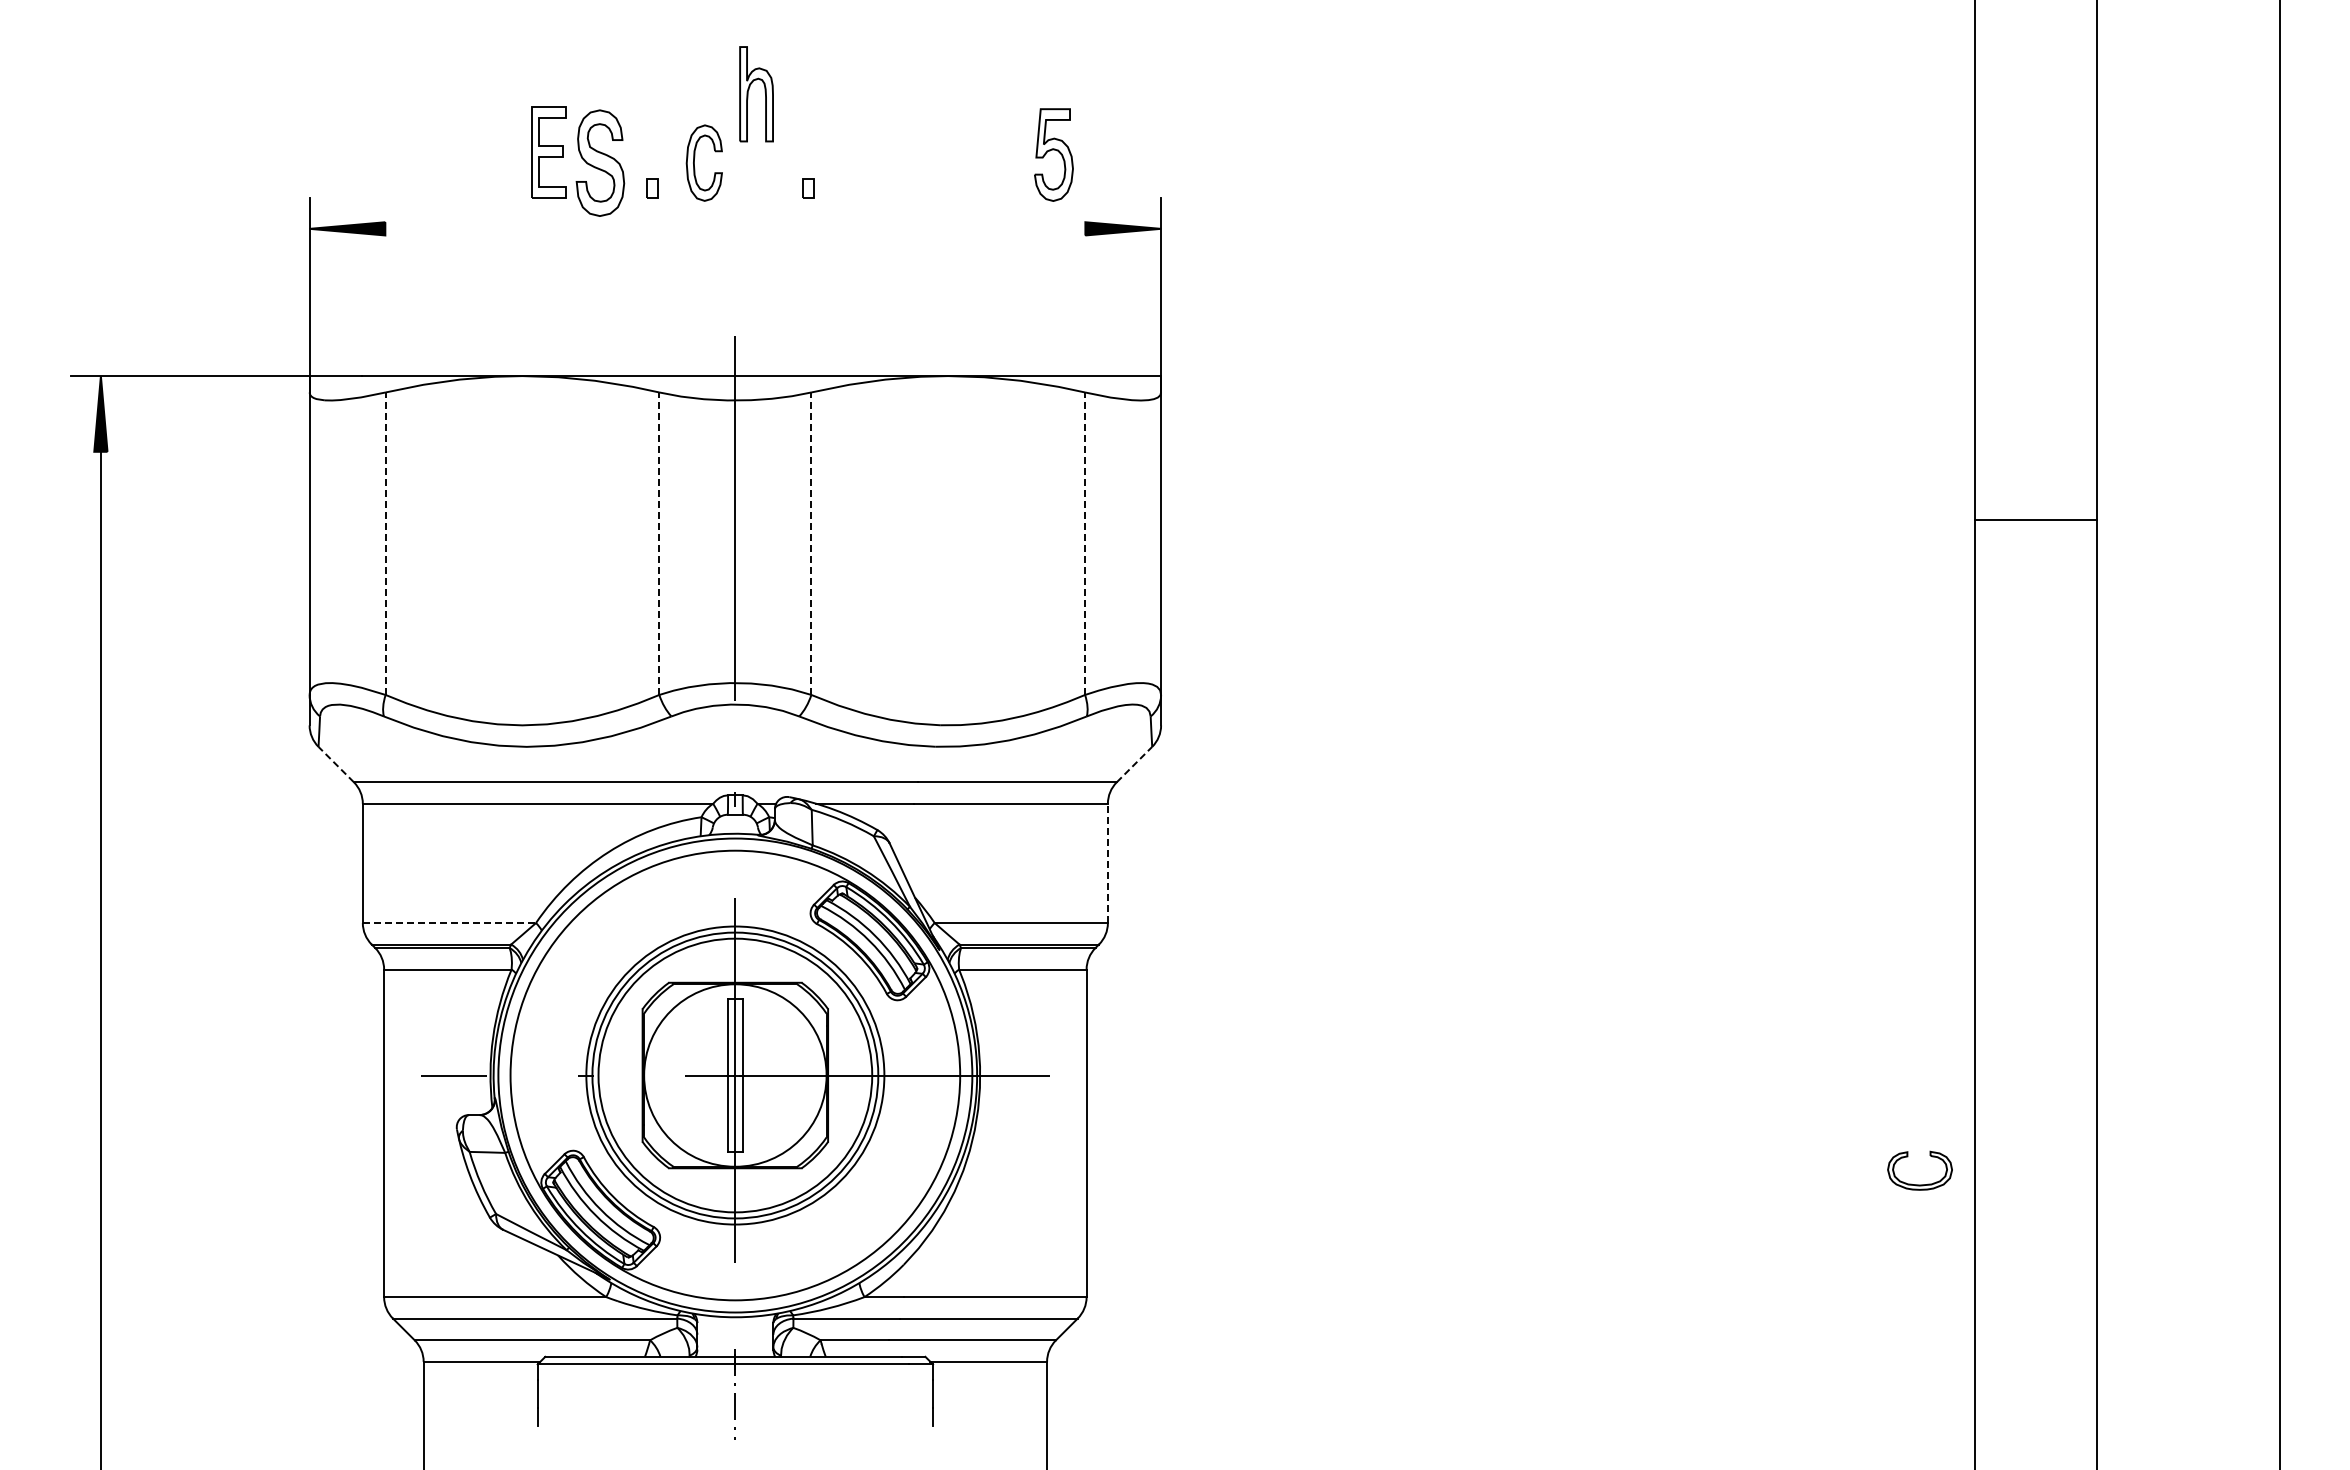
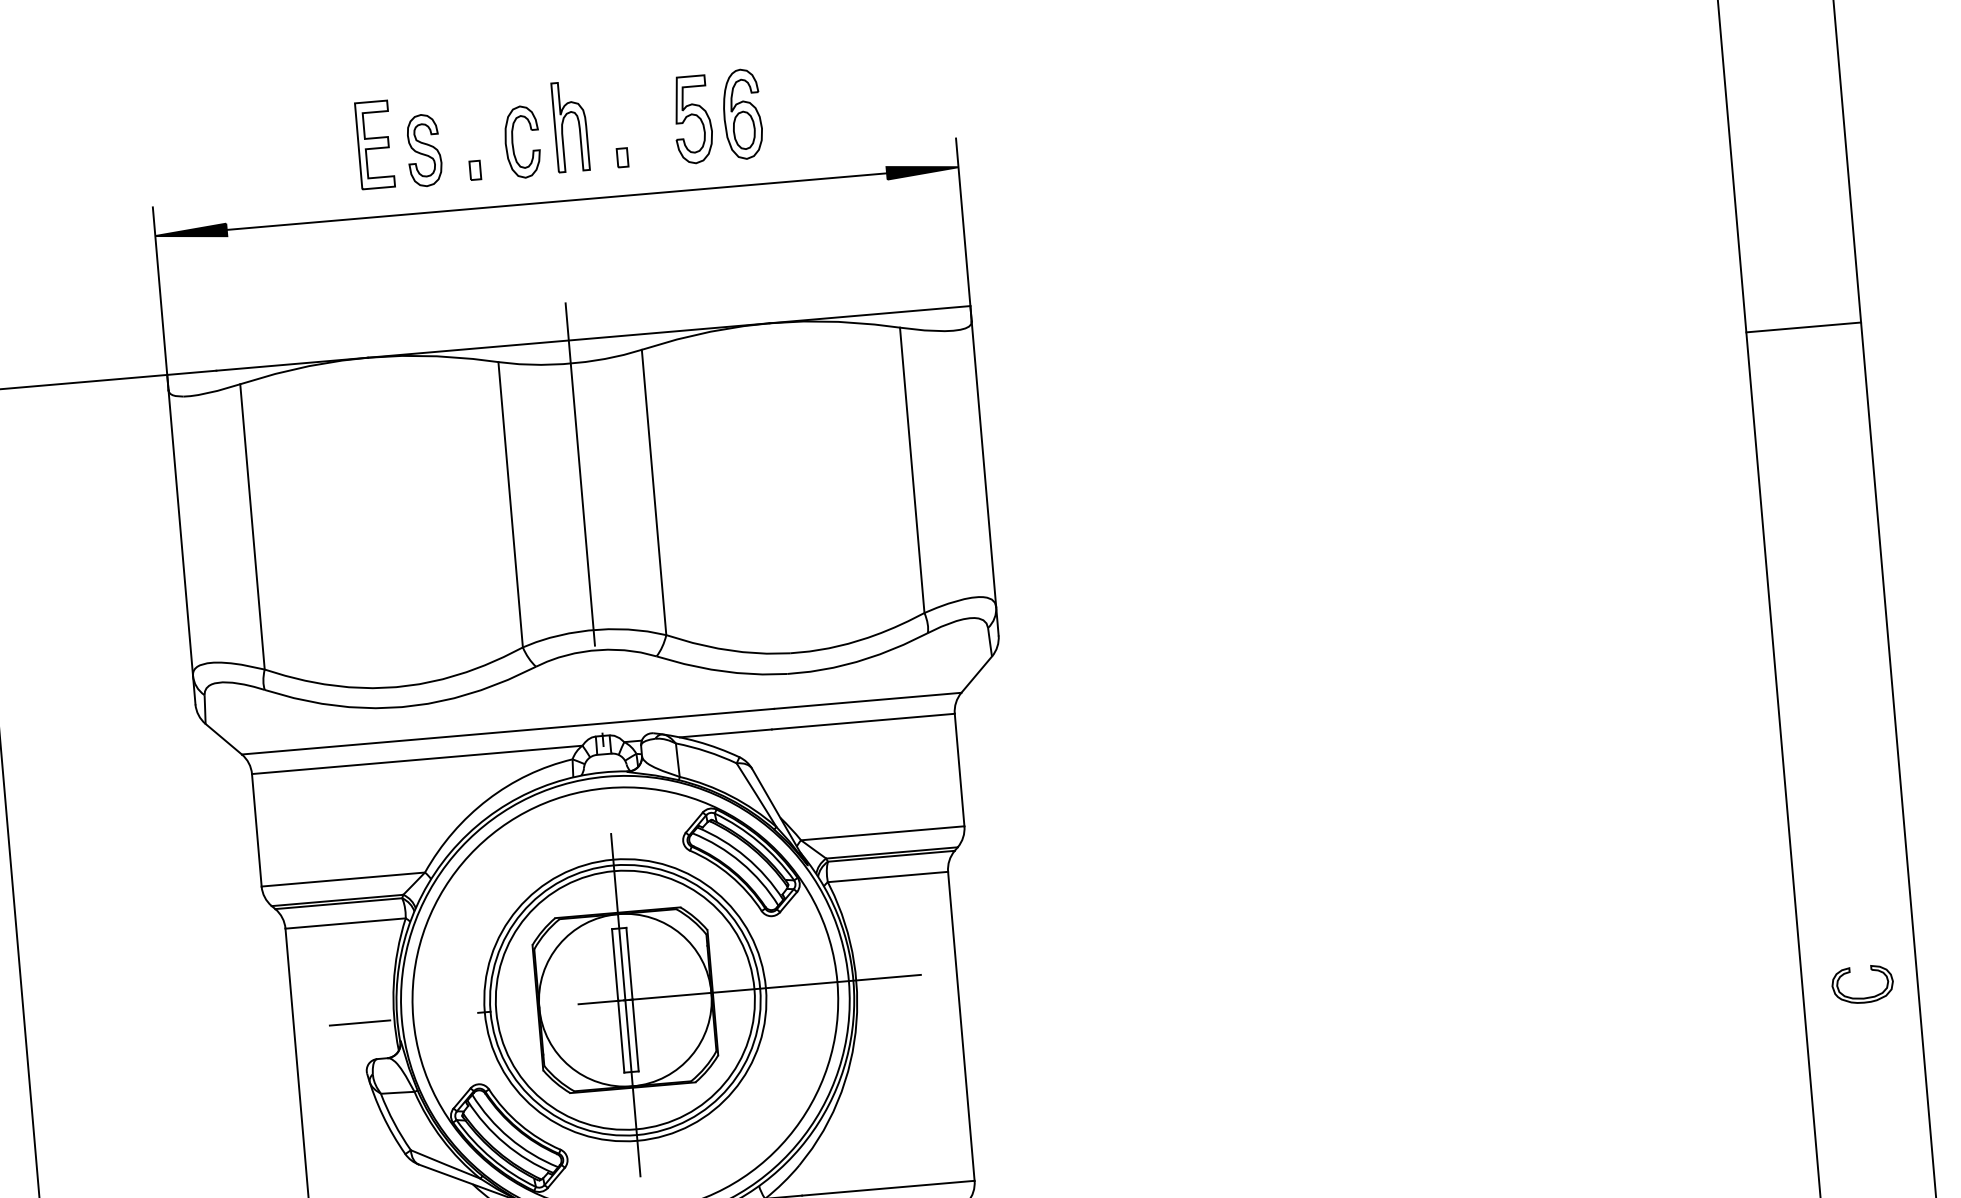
part: (748, 94) -> (563, 127), moved
part: (938, 153) -> (742, 114), added
part: (1053, 154) -> (692, 119), moved
part: (600, 162) -> (424, 149), size x0.71
line: (735, 228) -> (557, 201), added
line: (2036, 519) -> (1803, 327), moved
line: (385, 543) -> (252, 526), dashed -> solid
line: (659, 543) -> (510, 504), dashed -> solid
line: (811, 543) -> (654, 492), dashed -> solid
line: (1085, 543) -> (912, 470), dashed -> solid
line: (335, 764) -> (223, 739), dashed -> solid
line: (1134, 764) -> (976, 674), dashed -> solid
line: (1107, 863) -> (959, 770), dashed -> solid
line: (449, 923) -> (343, 879), dashed -> solid
part: (1919, 1184) -> (1863, 997), moved

